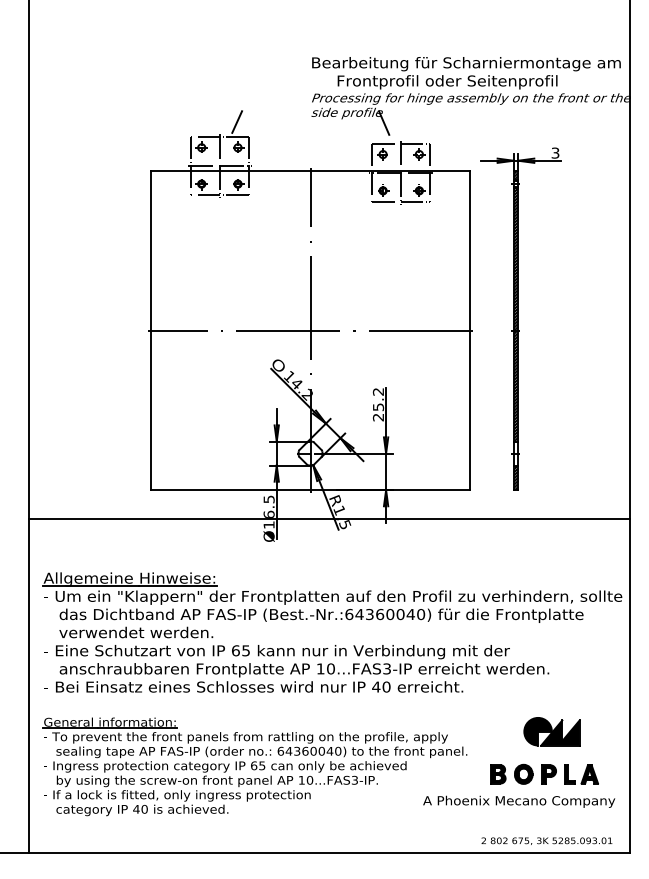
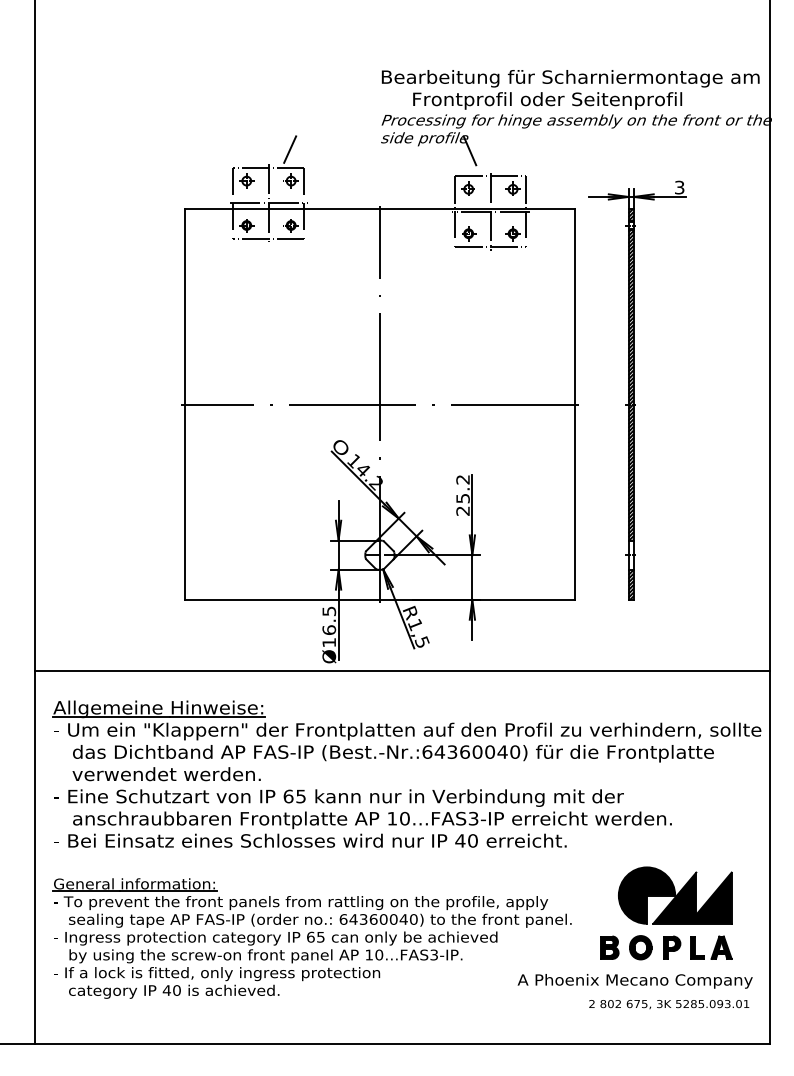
line: (328, 519) -> (402, 671), moved
part: (552, 731) -> (675, 895), size x1.67
text: (547, 841) -> (669, 1004), moved

